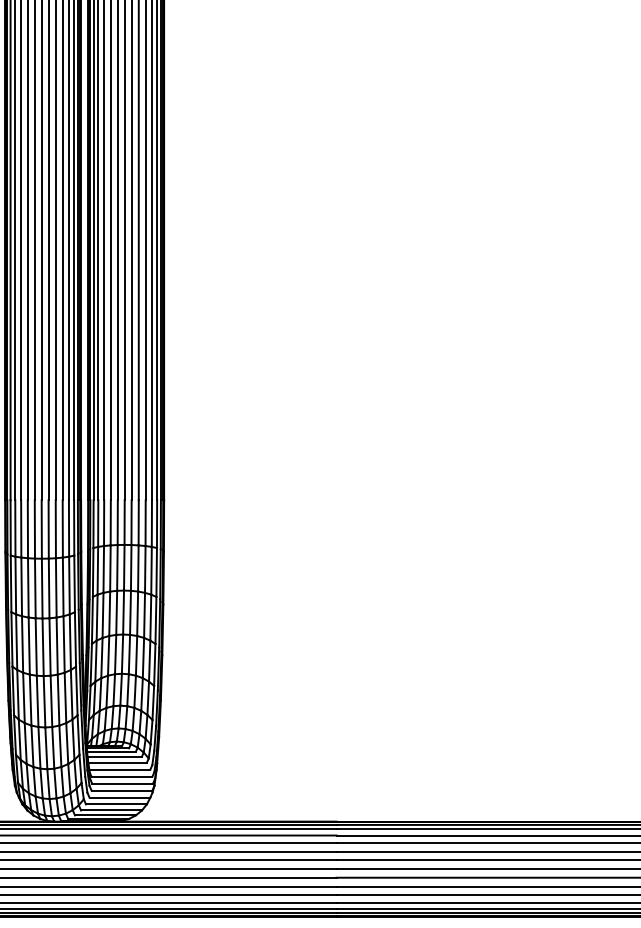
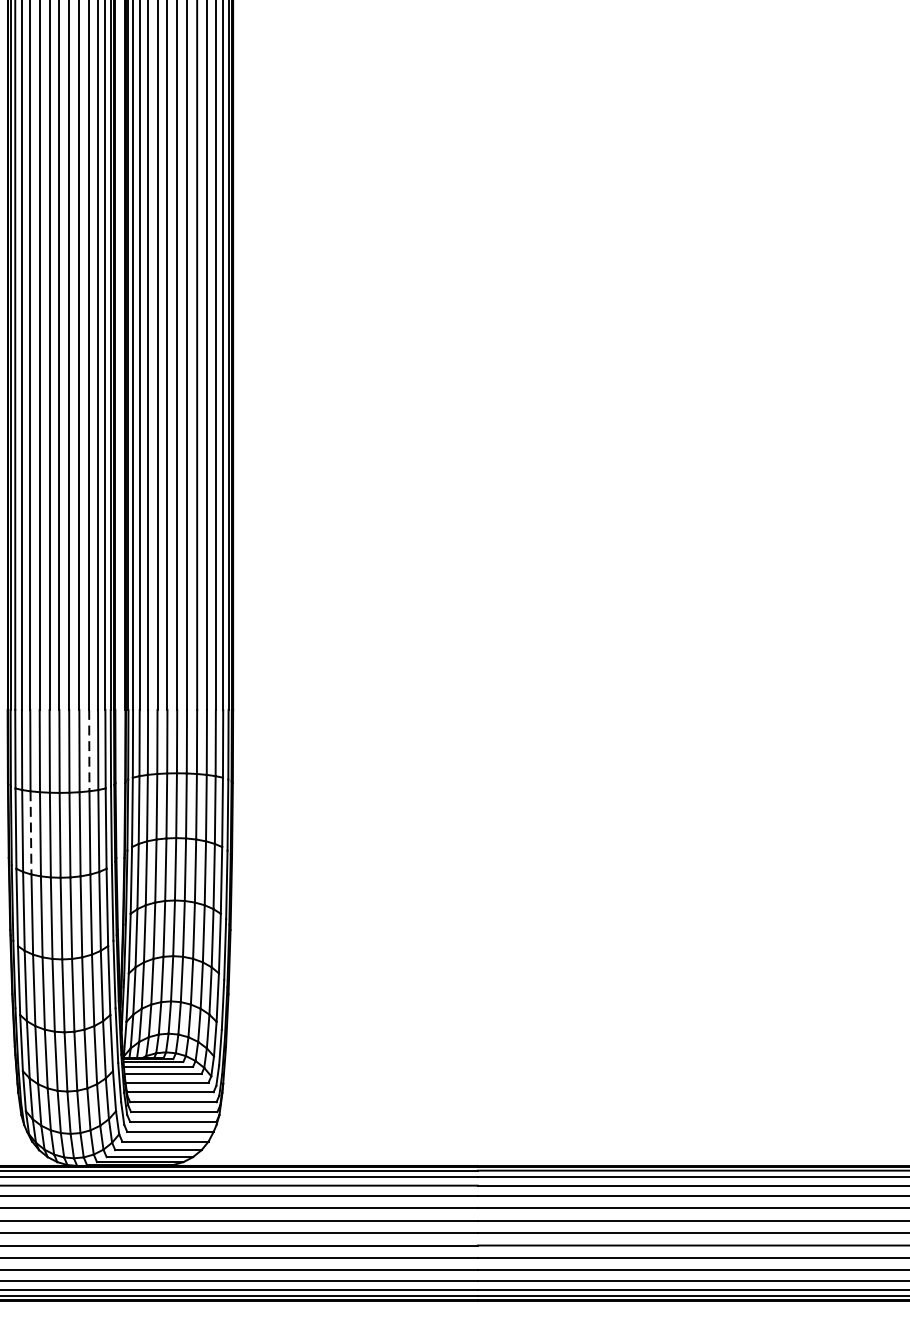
line: (62, 528) -> (88, 750), solid -> dashed
line: (21, 587) -> (30, 833), solid -> dashed

